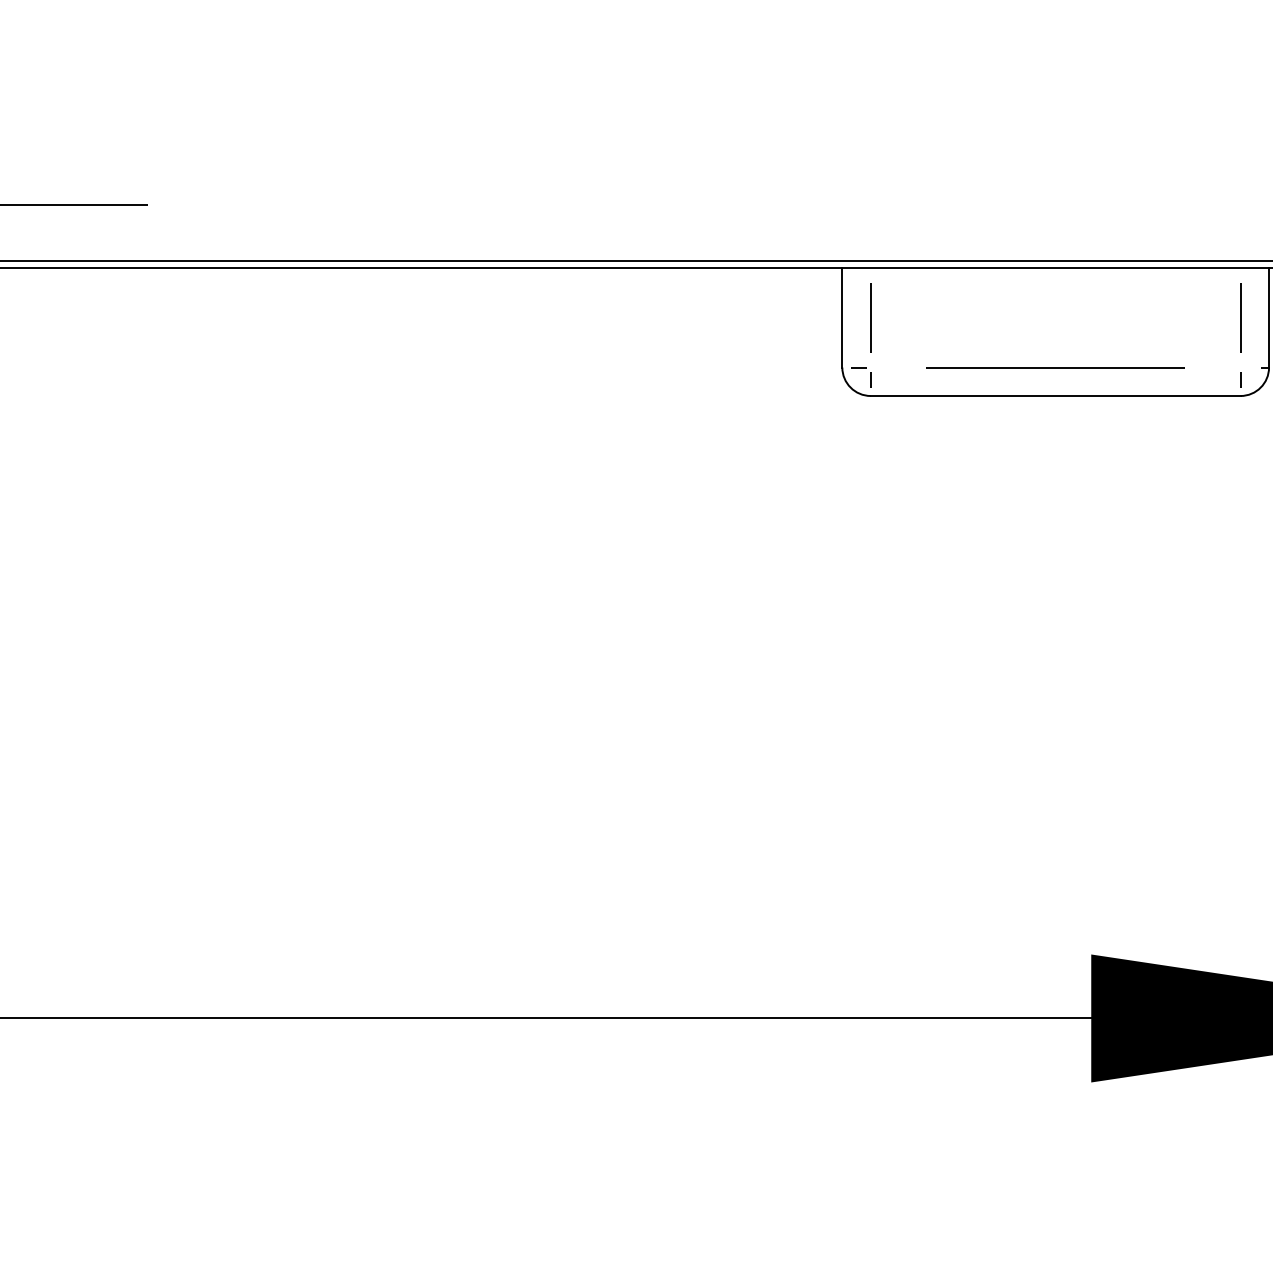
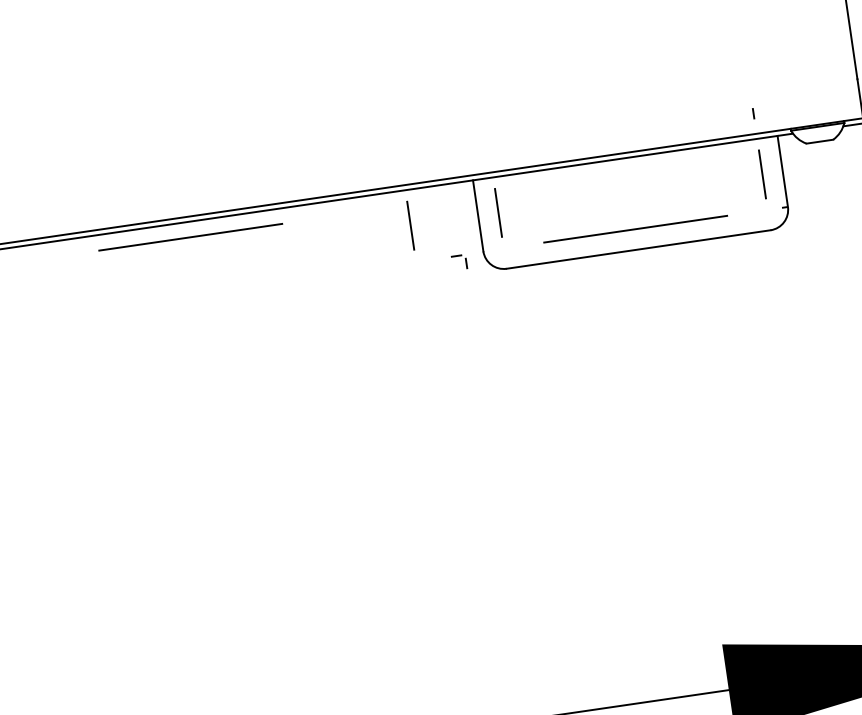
line: (443, 289) -> (190, 237), added
line: (747, 317) -> (410, 225), added
part: (861, 368) -> (458, 256), moved
line: (1240, 379) -> (753, 113), moved

